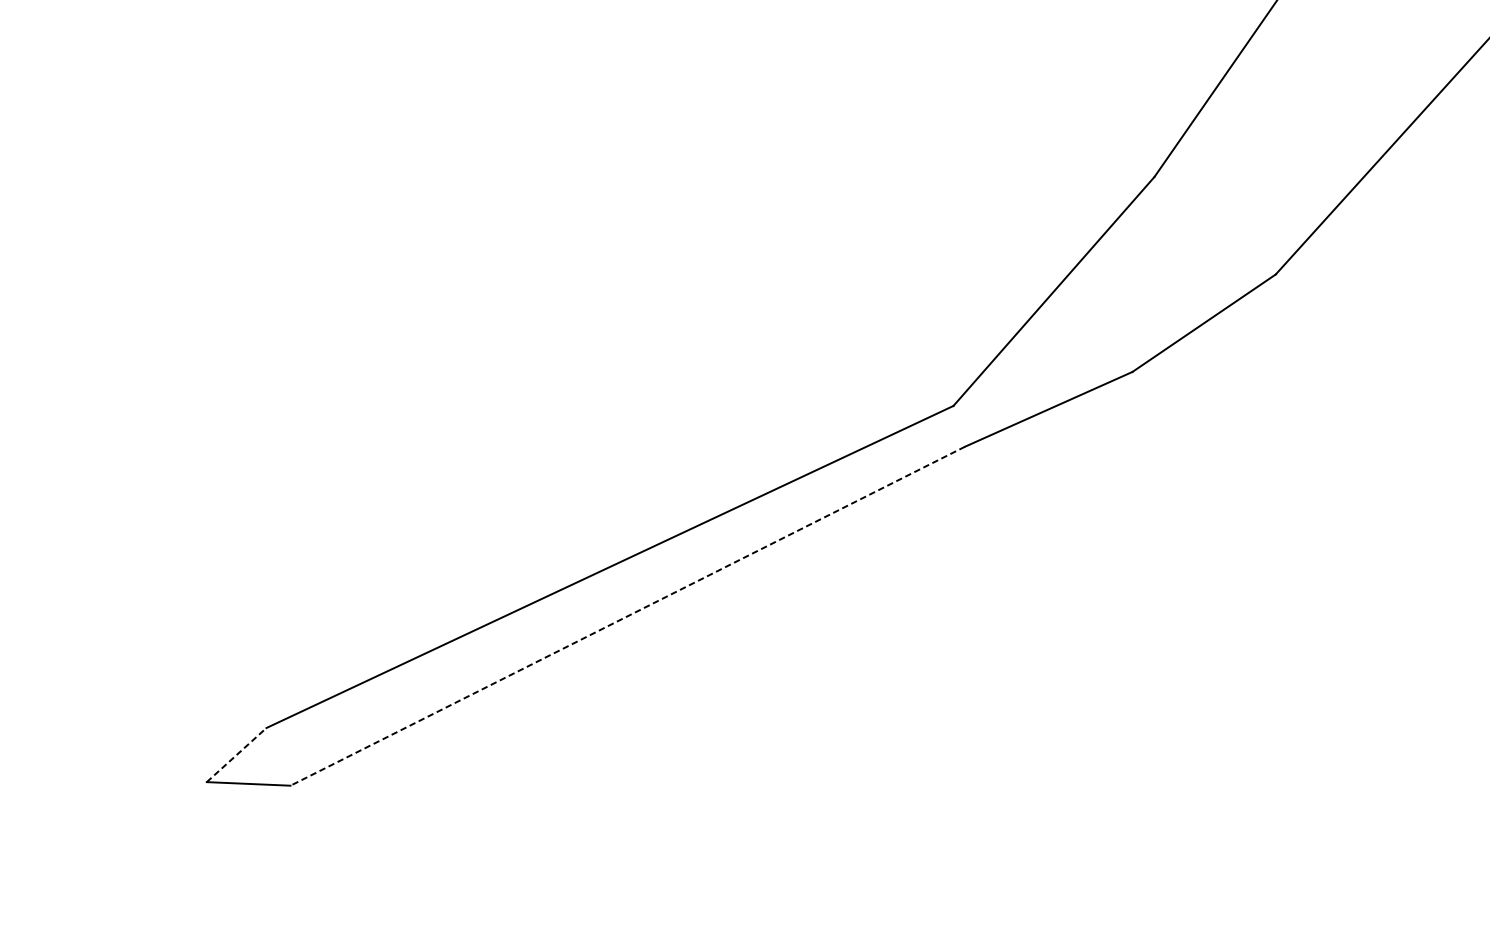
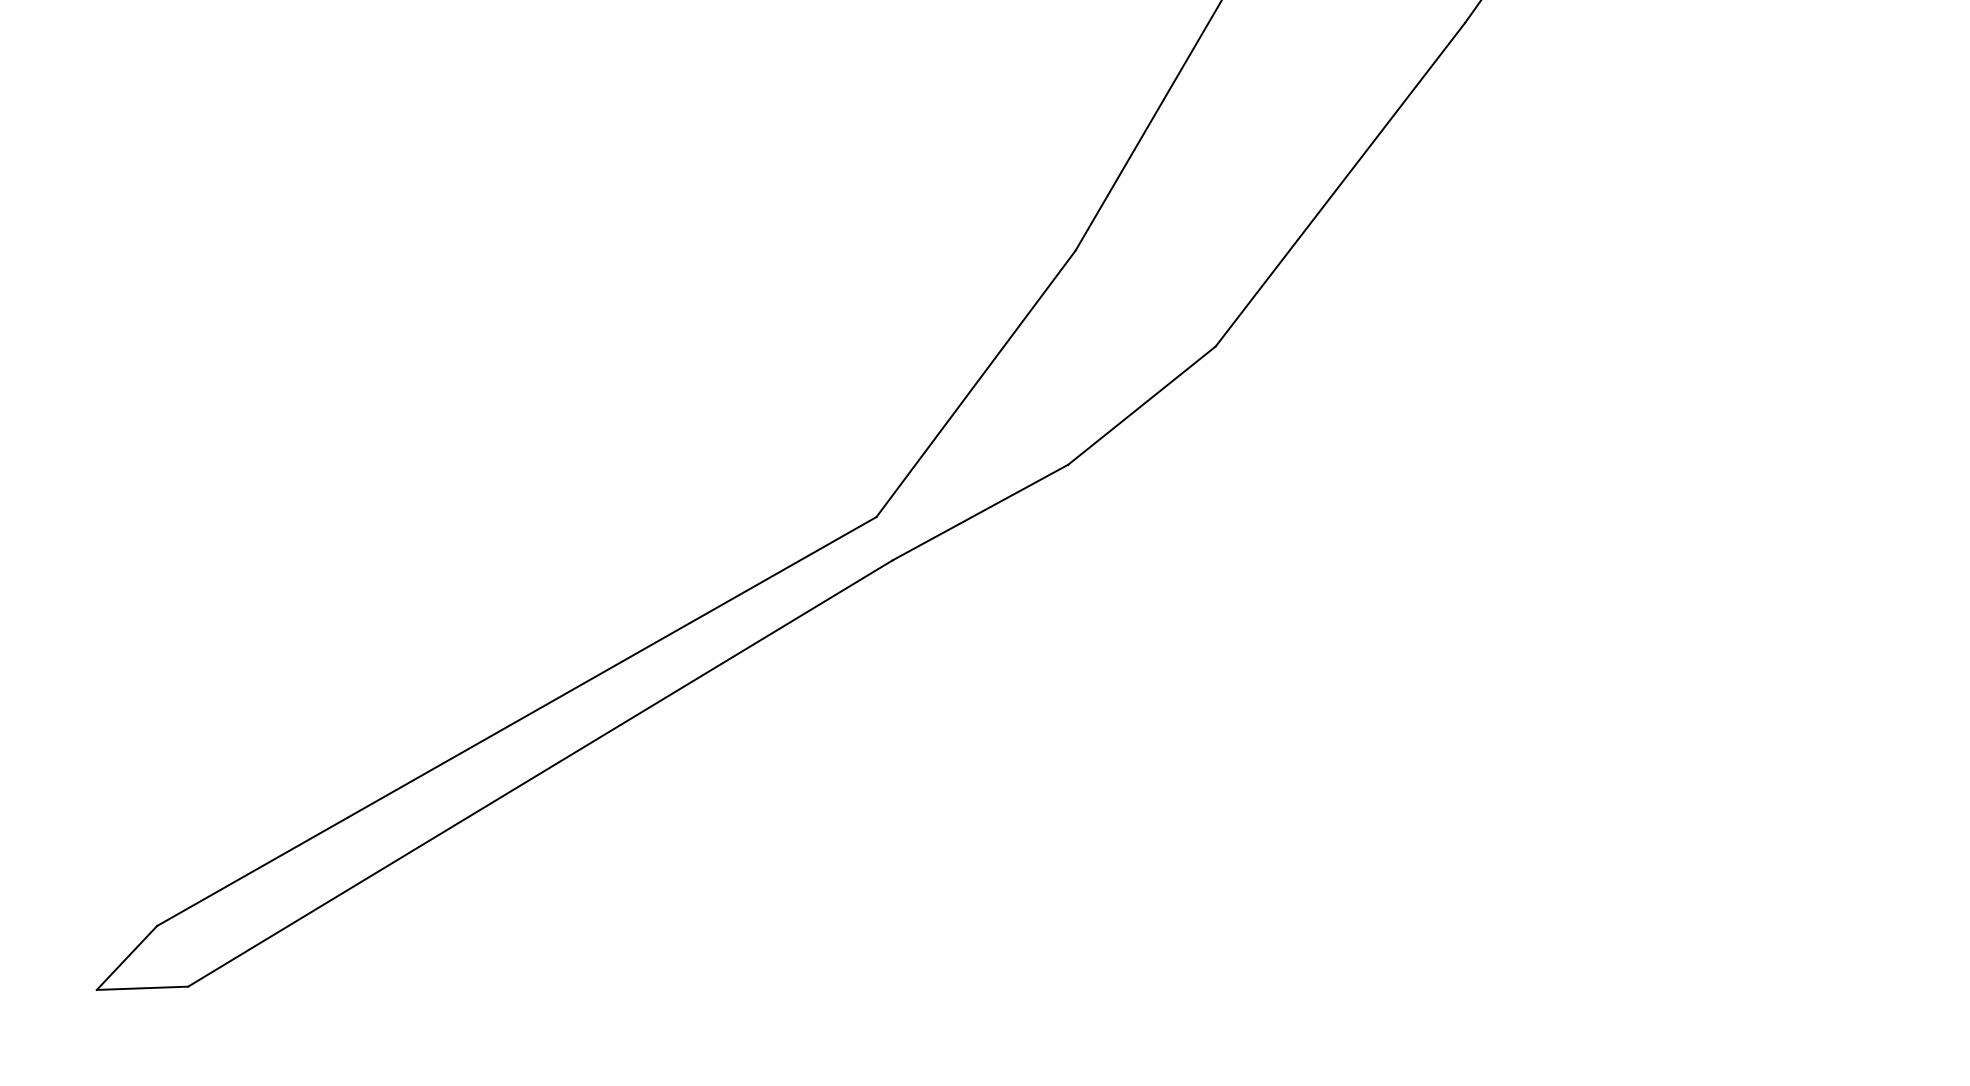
line: (627, 616) -> (540, 773), dashed -> solid
line: (236, 754) -> (126, 957), dashed -> solid

